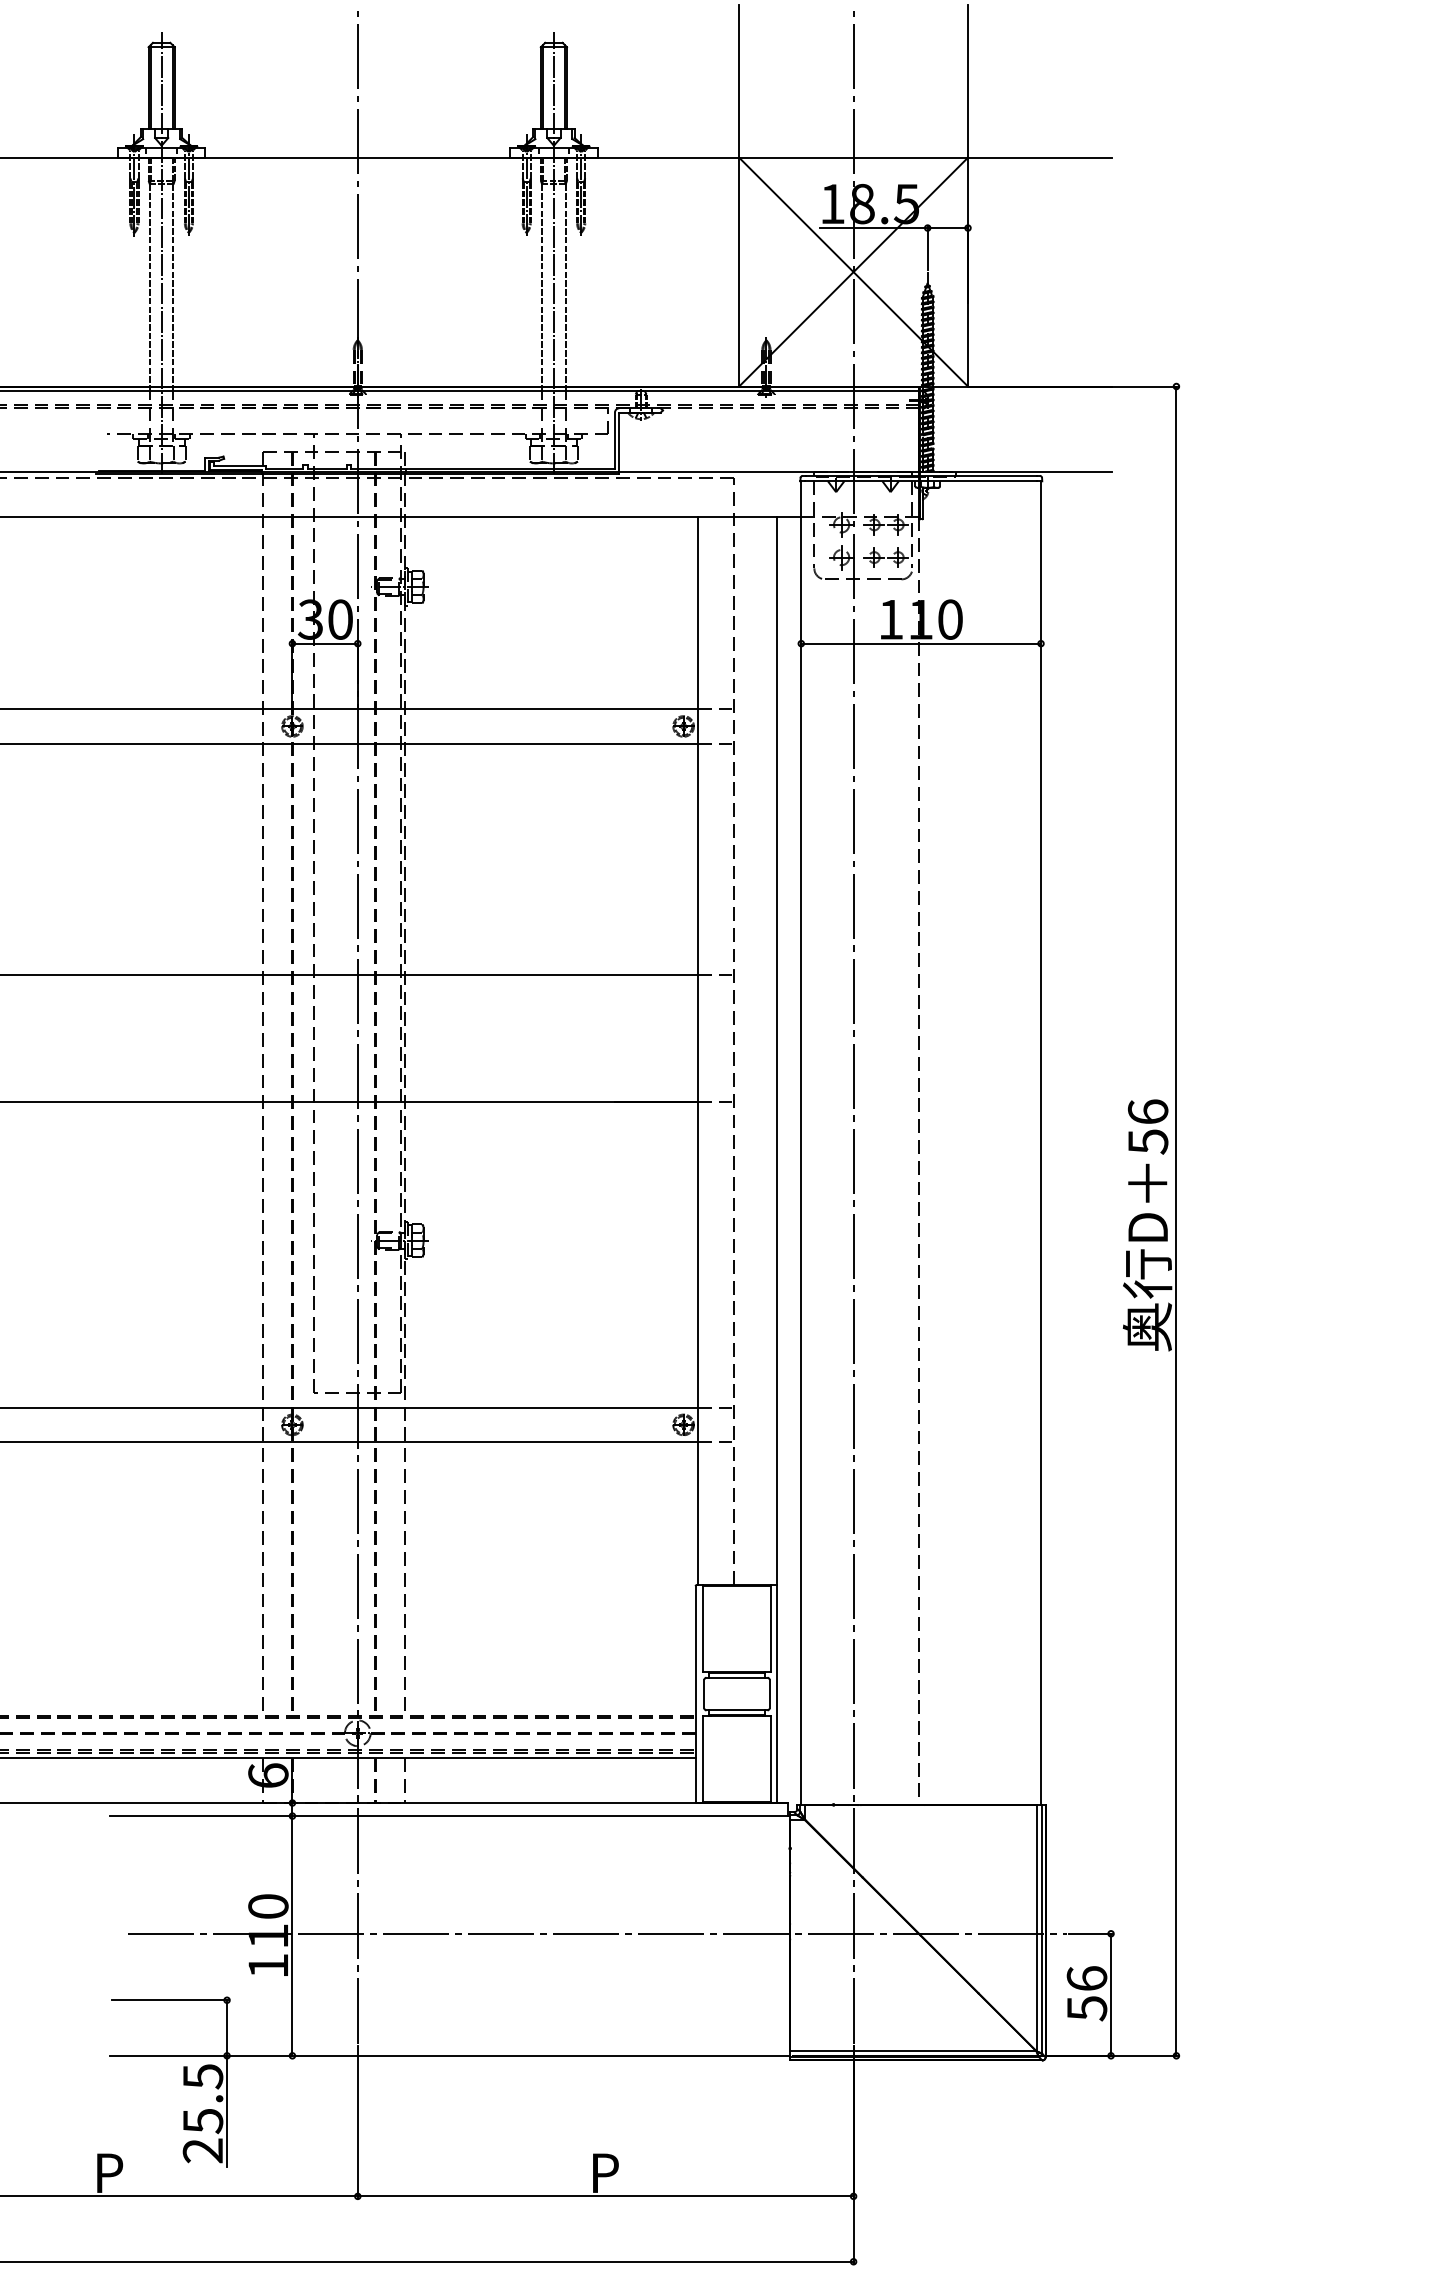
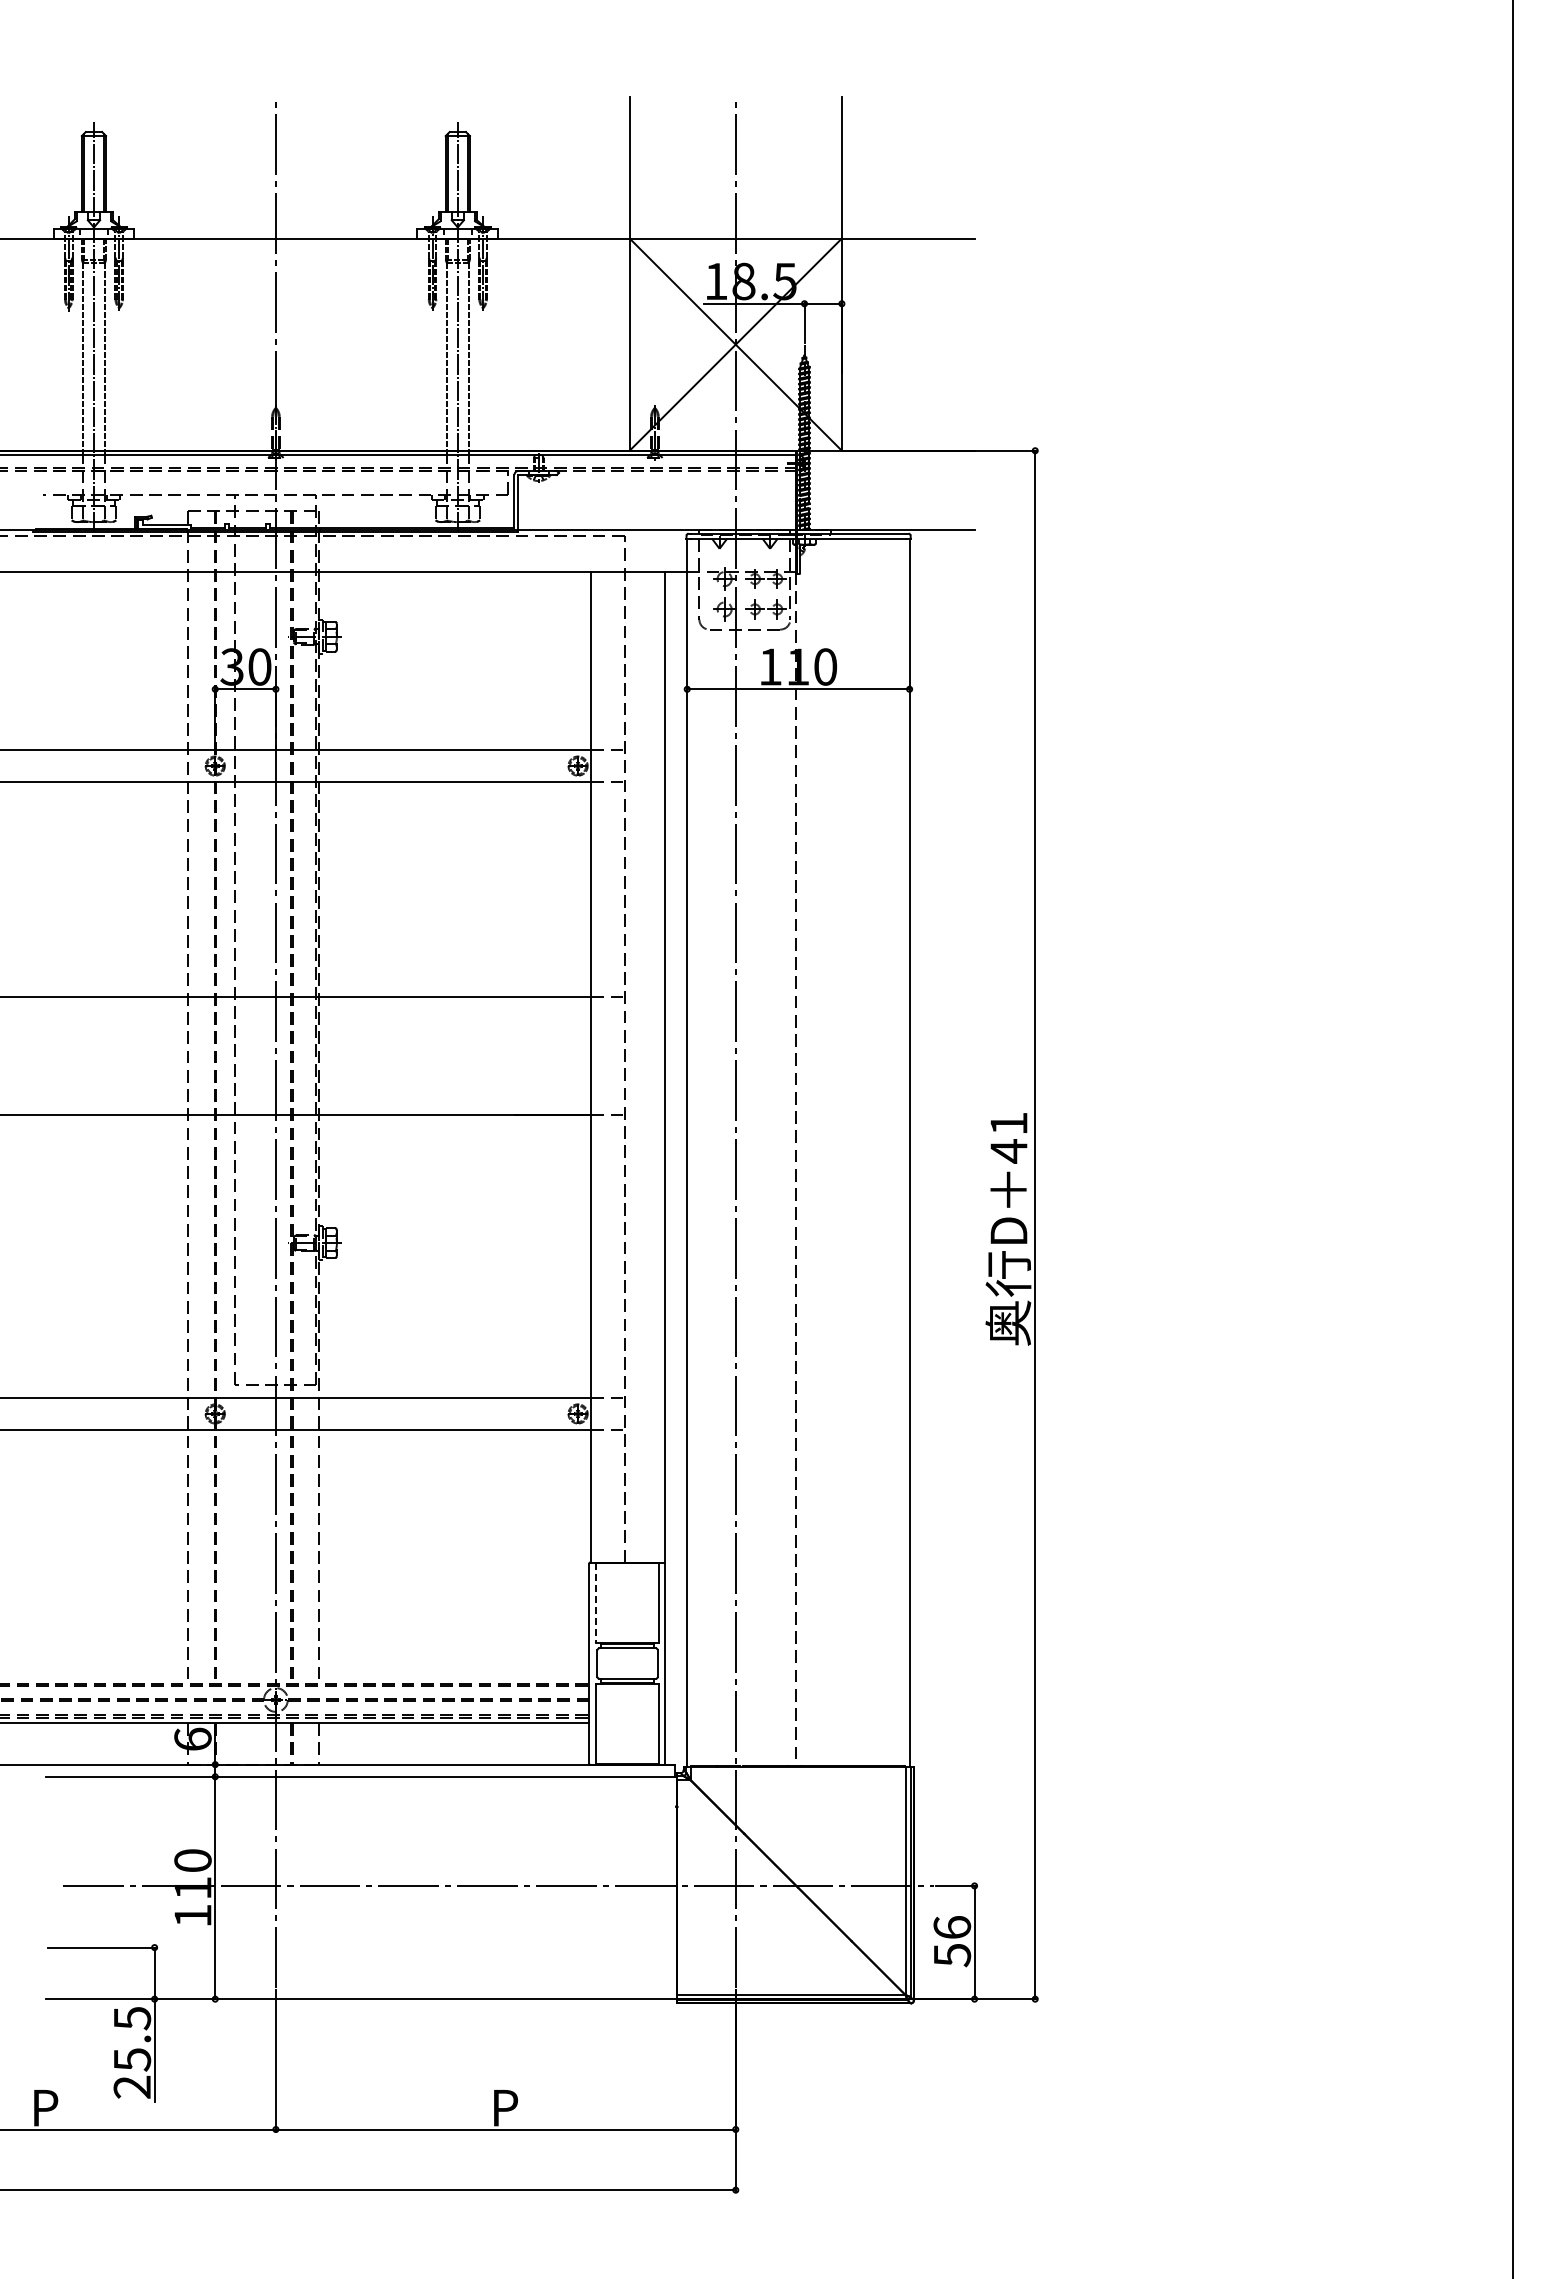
text: (1147, 1126) -> (1008, 1137), 56 -> 41
line: (703, 1629) -> (596, 1603), solid -> dashed

